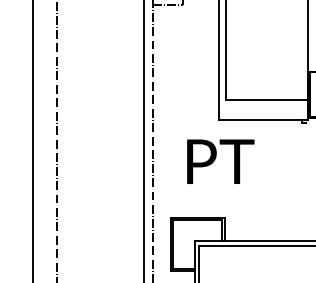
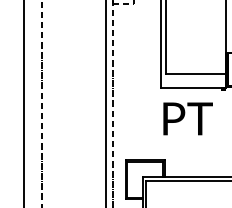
text: (219, 161) -> (187, 118), moved

